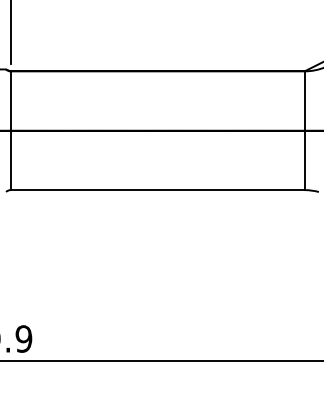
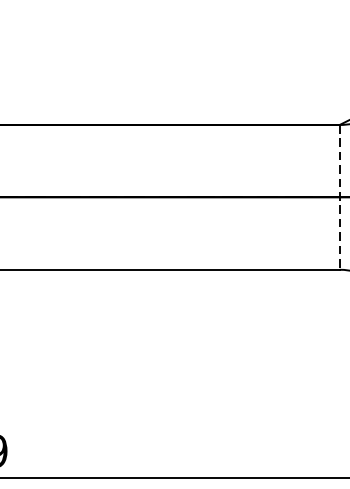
line: (304, 131) -> (339, 198), solid -> dashed

